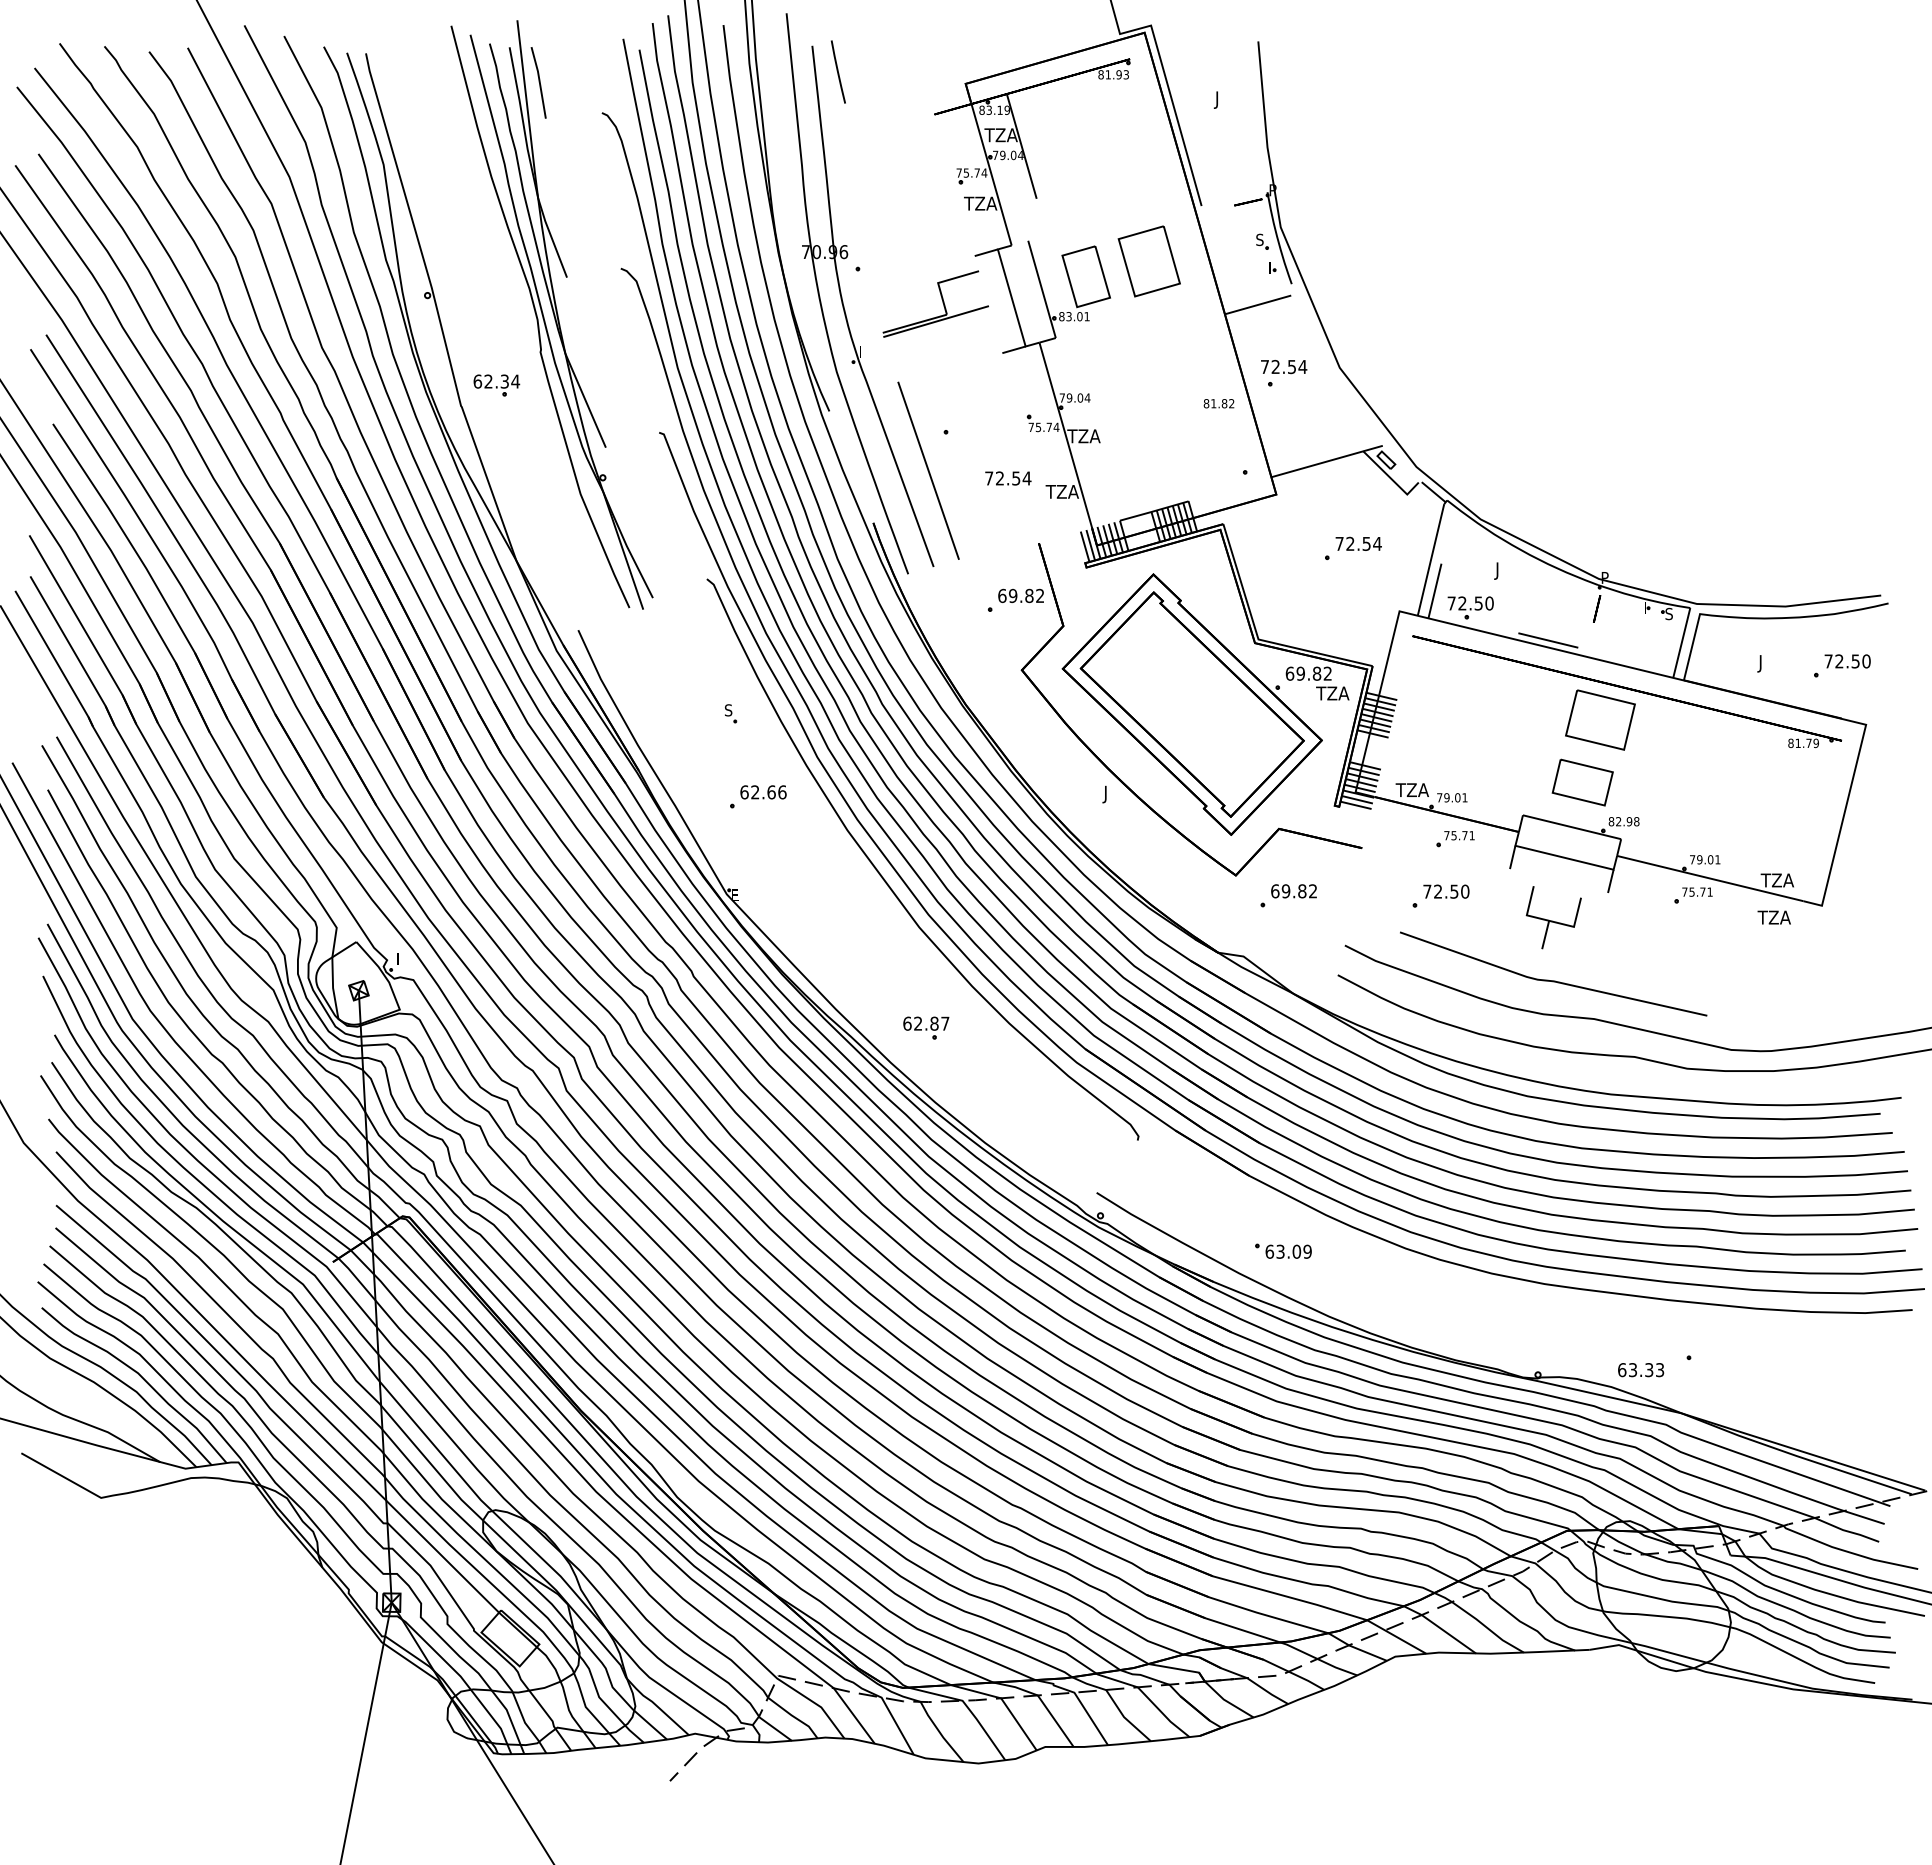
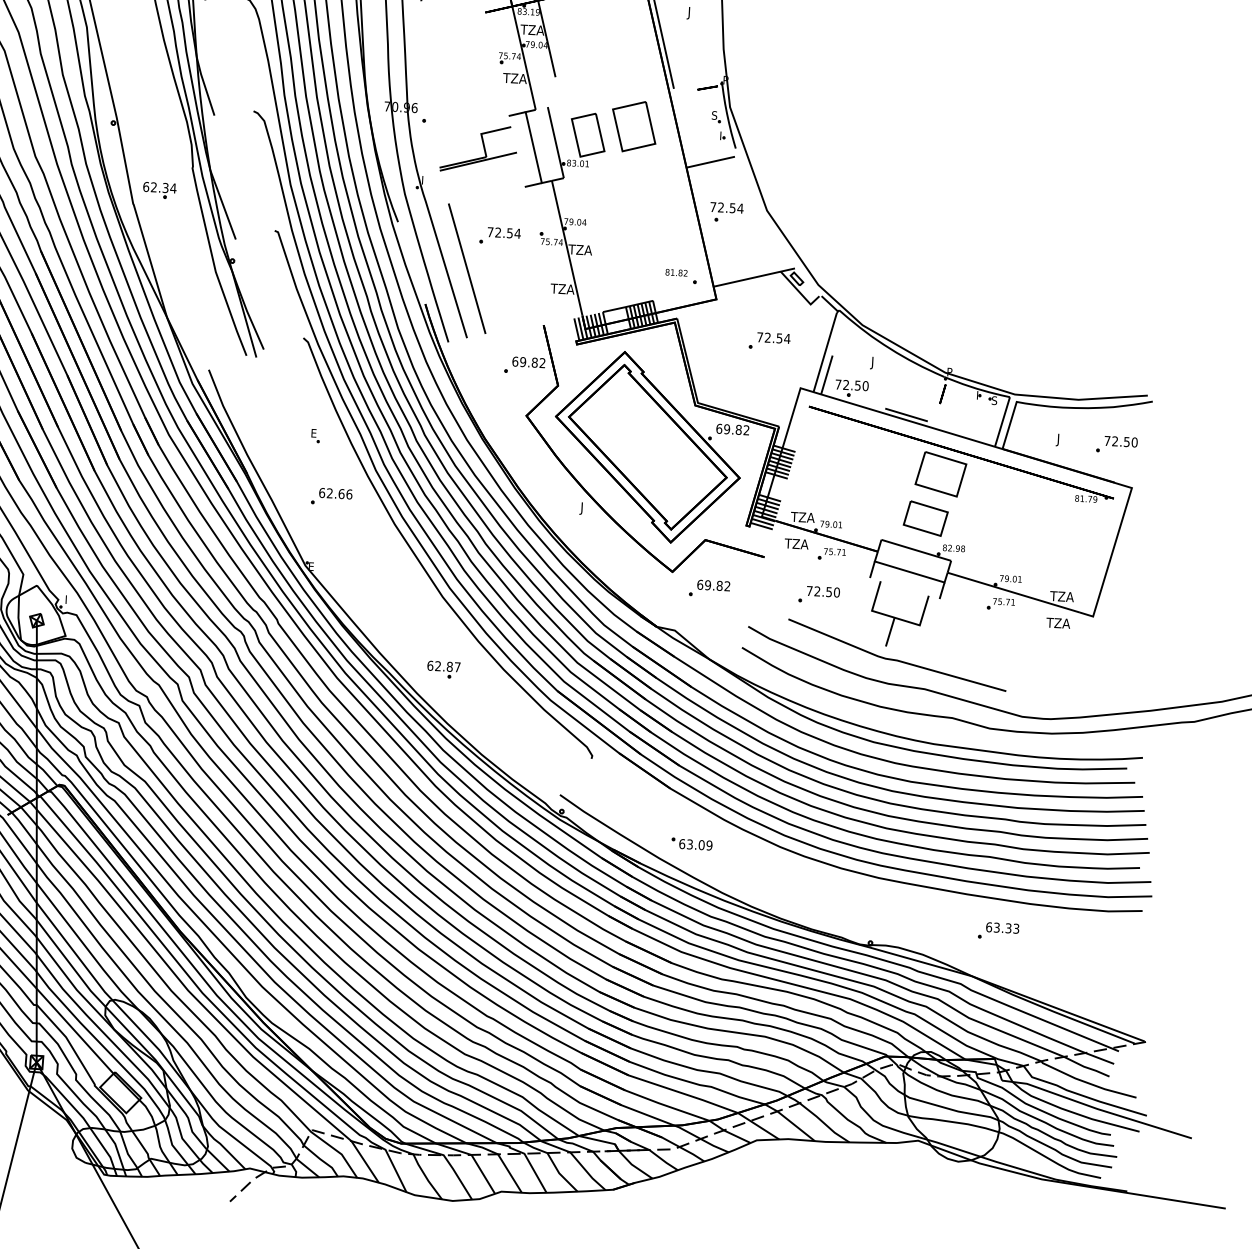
text: (1218, 403) -> (676, 272), moved
text: (1008, 478) -> (504, 233), moved
text: (1332, 693) -> (796, 544), moved
text: (728, 710) -> (313, 433), S -> E
part: (1553, 917) -> (899, 614), size x1.43
text: (1641, 1370) -> (1002, 928), moved

